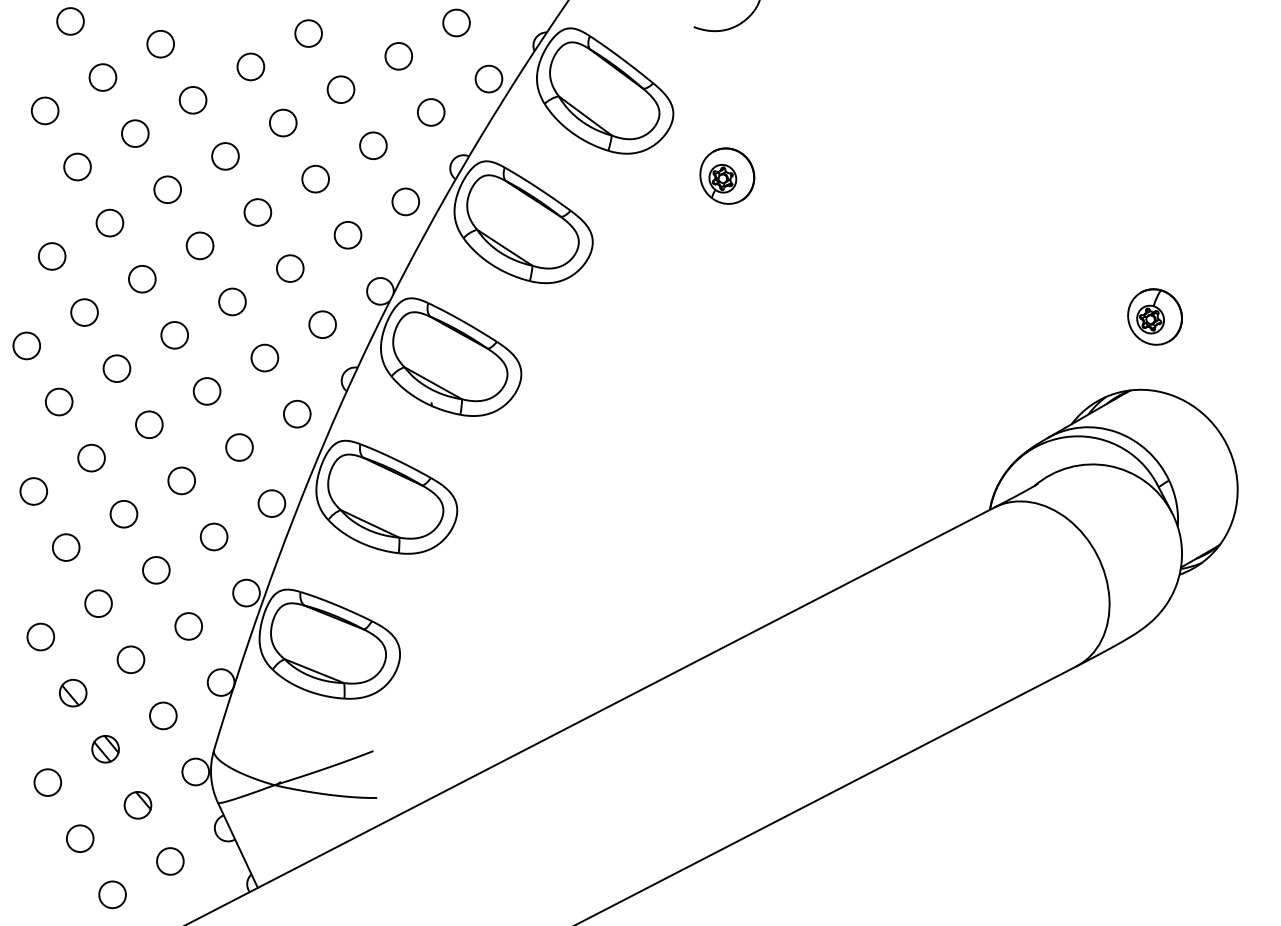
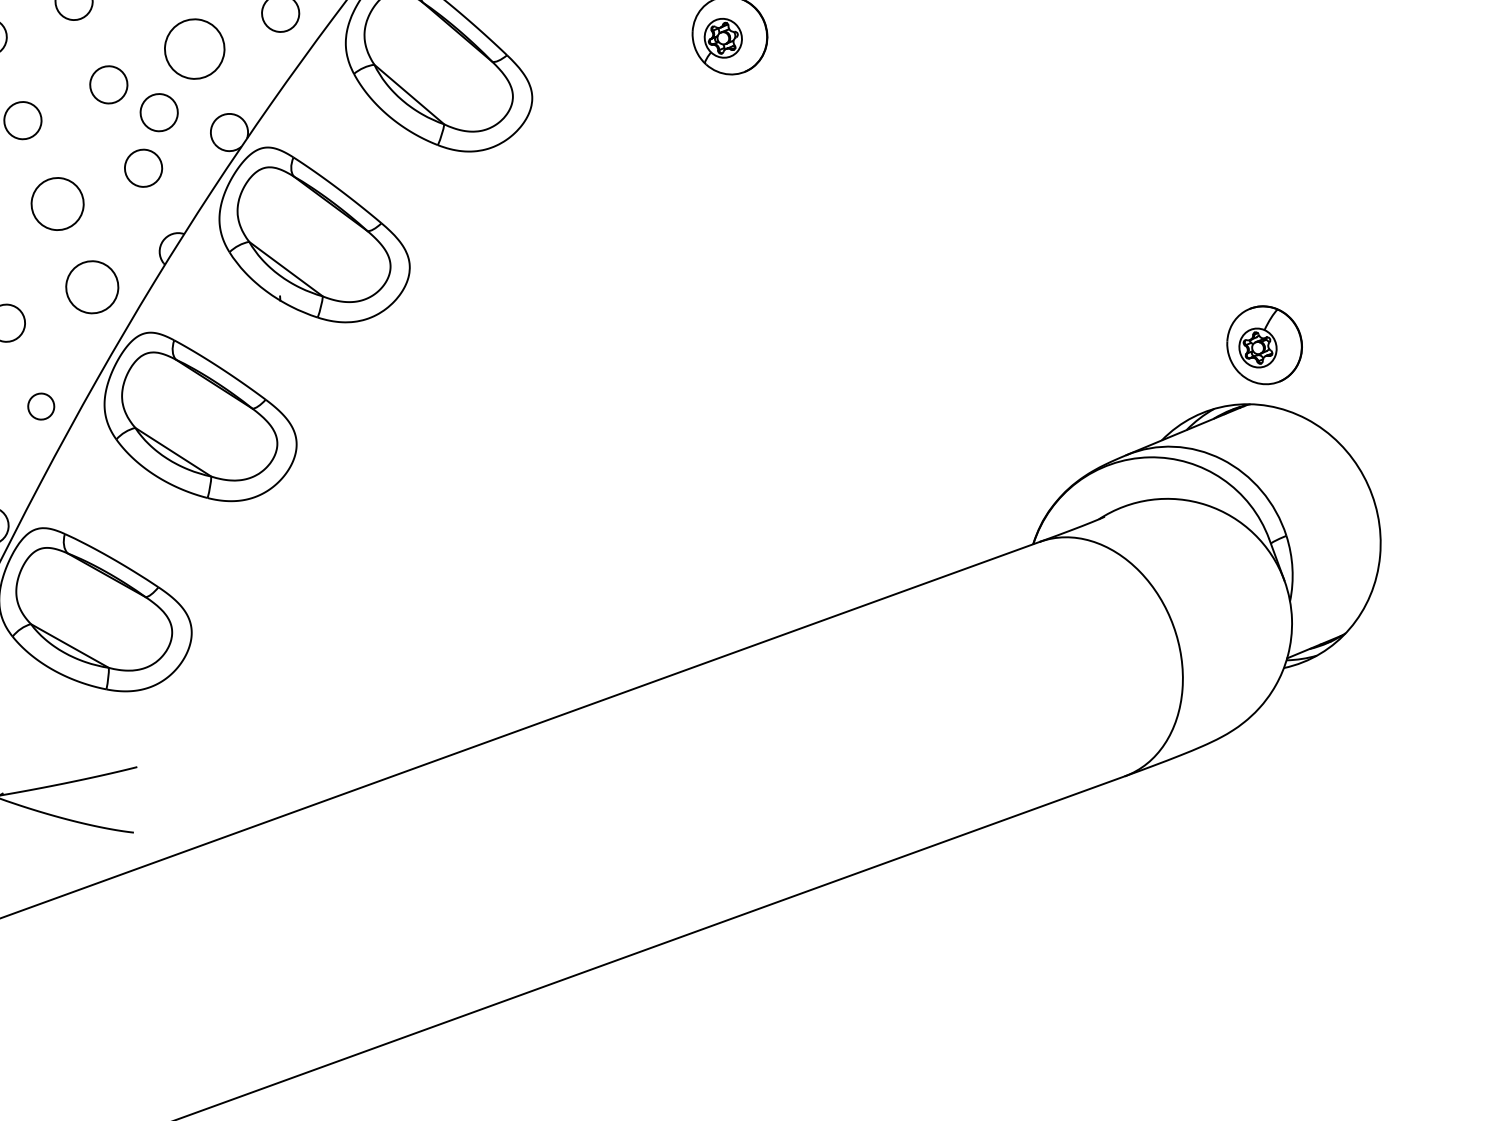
circle: (347, 234) -> (194, 47), size x1.6
circle: (328, 283) -> (159, 112), added
part: (1154, 316) -> (1263, 344), moved
circle: (264, 357) -> (57, 203), size x1.4
circle: (297, 414) -> (92, 287), size x1.4
circle: (271, 503) -> (40, 406), size x0.7

